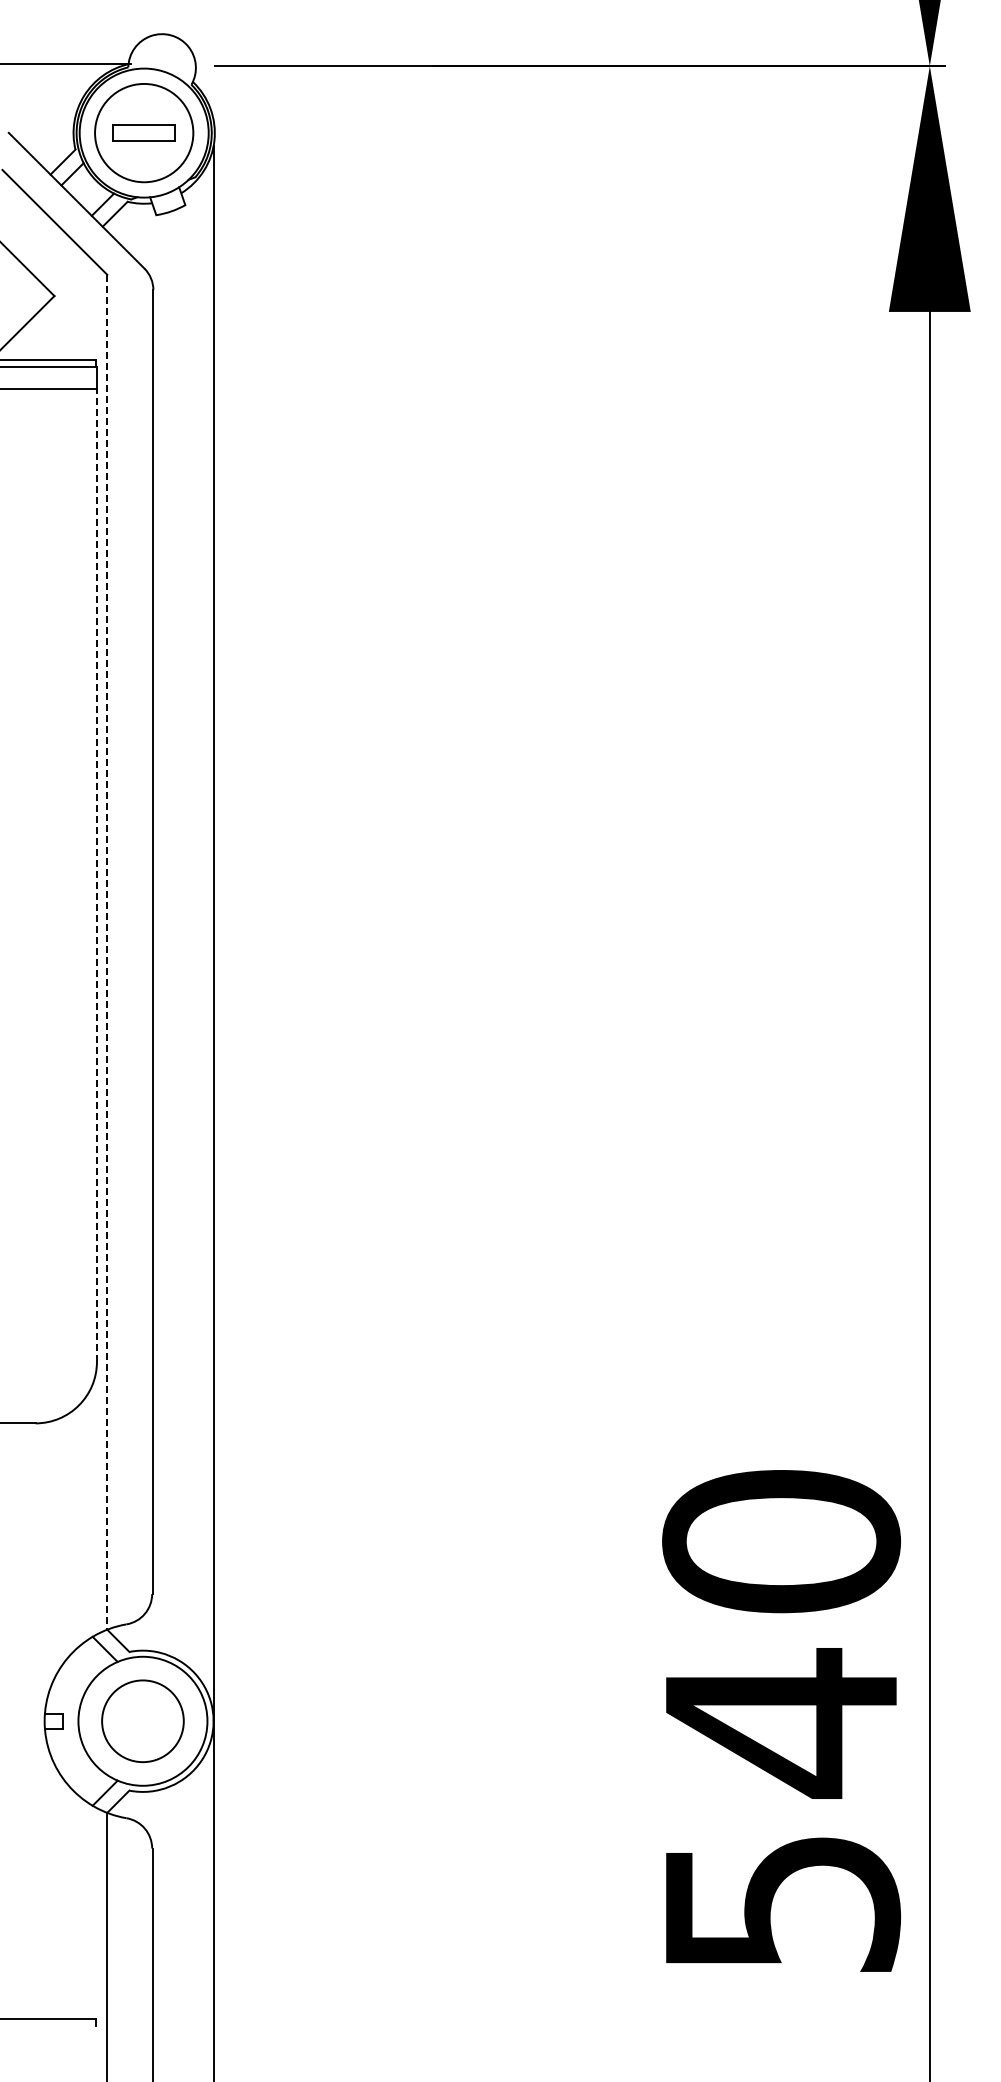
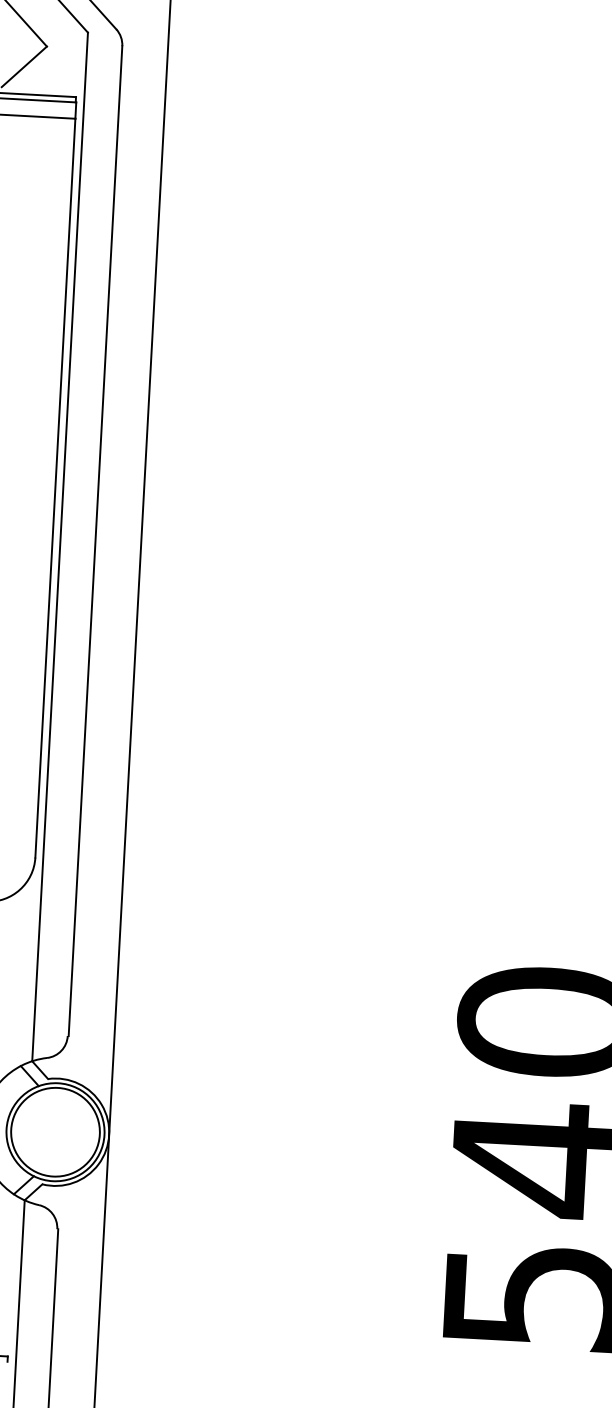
line: (96, 875) -> (55, 488), dashed -> solid
line: (107, 952) -> (60, 547), dashed -> solid
circle: (142, 1720) -> (55, 1131), size x1.43

